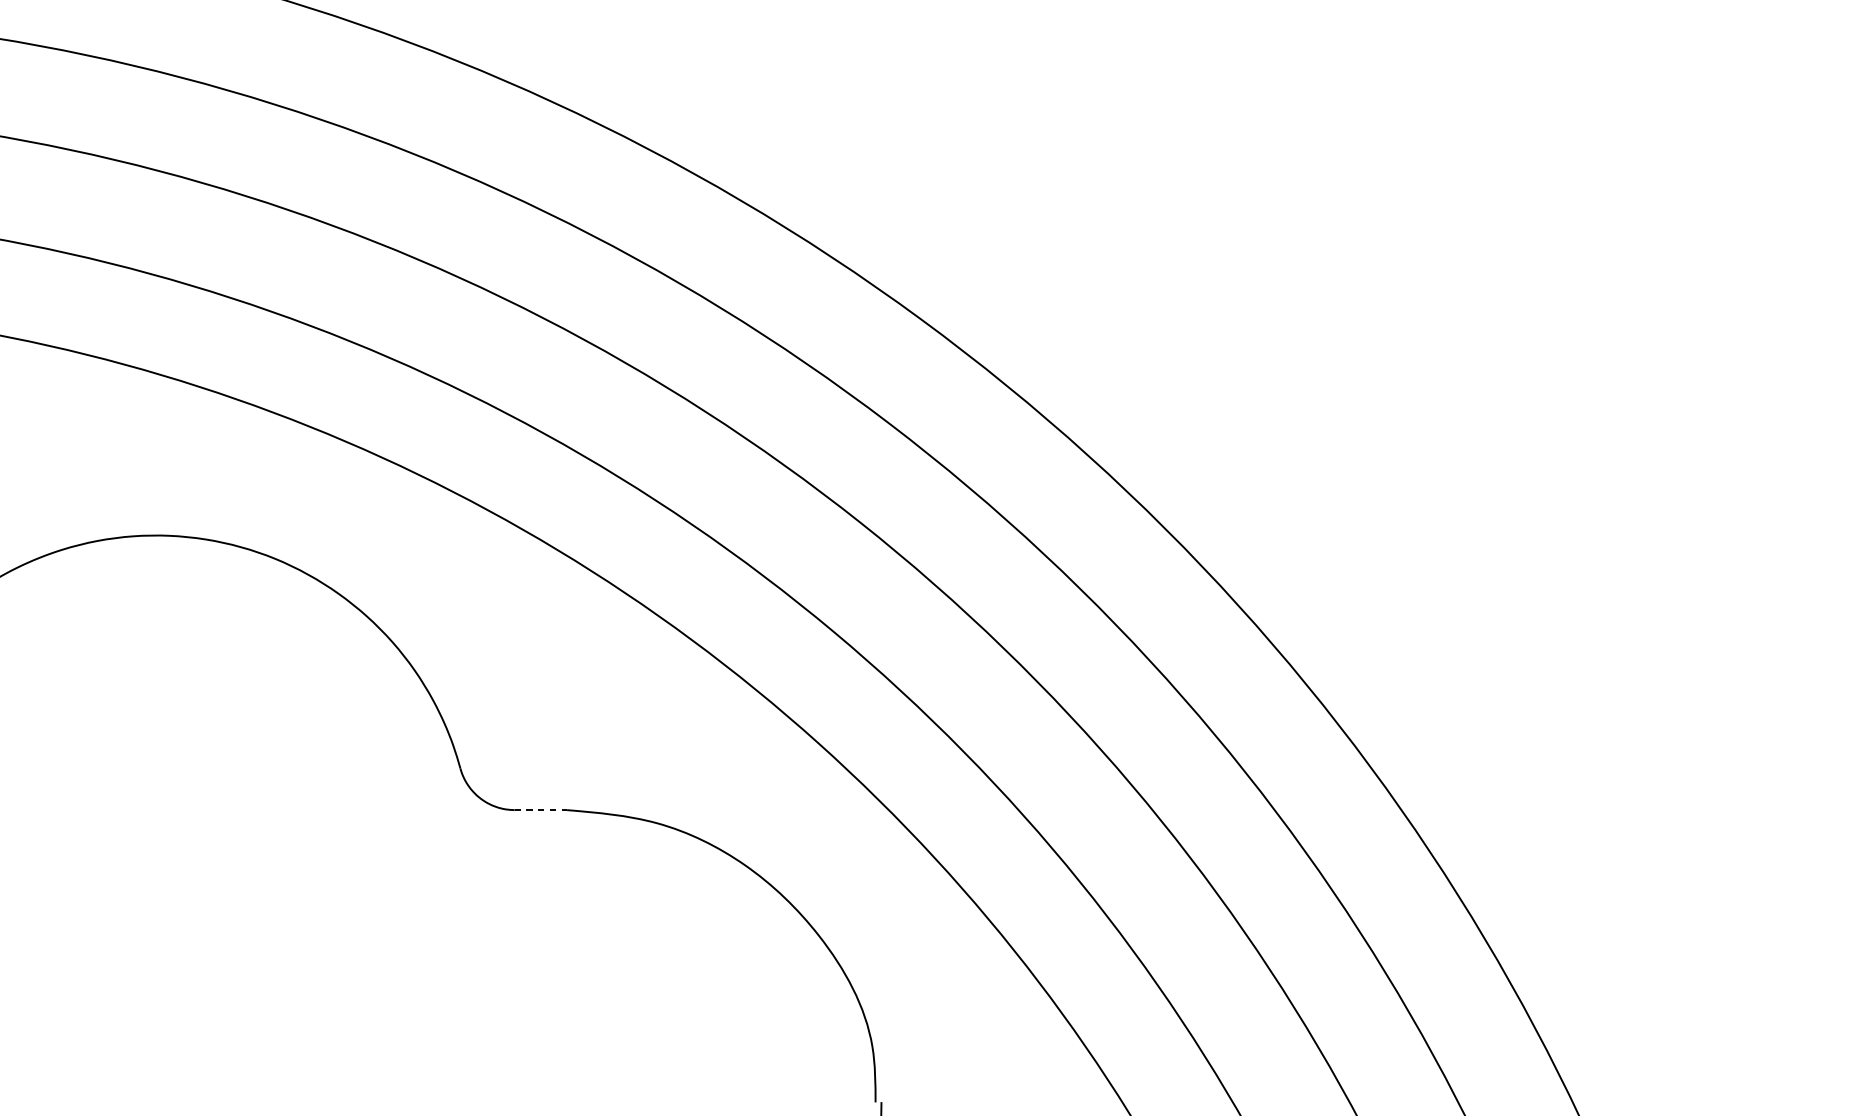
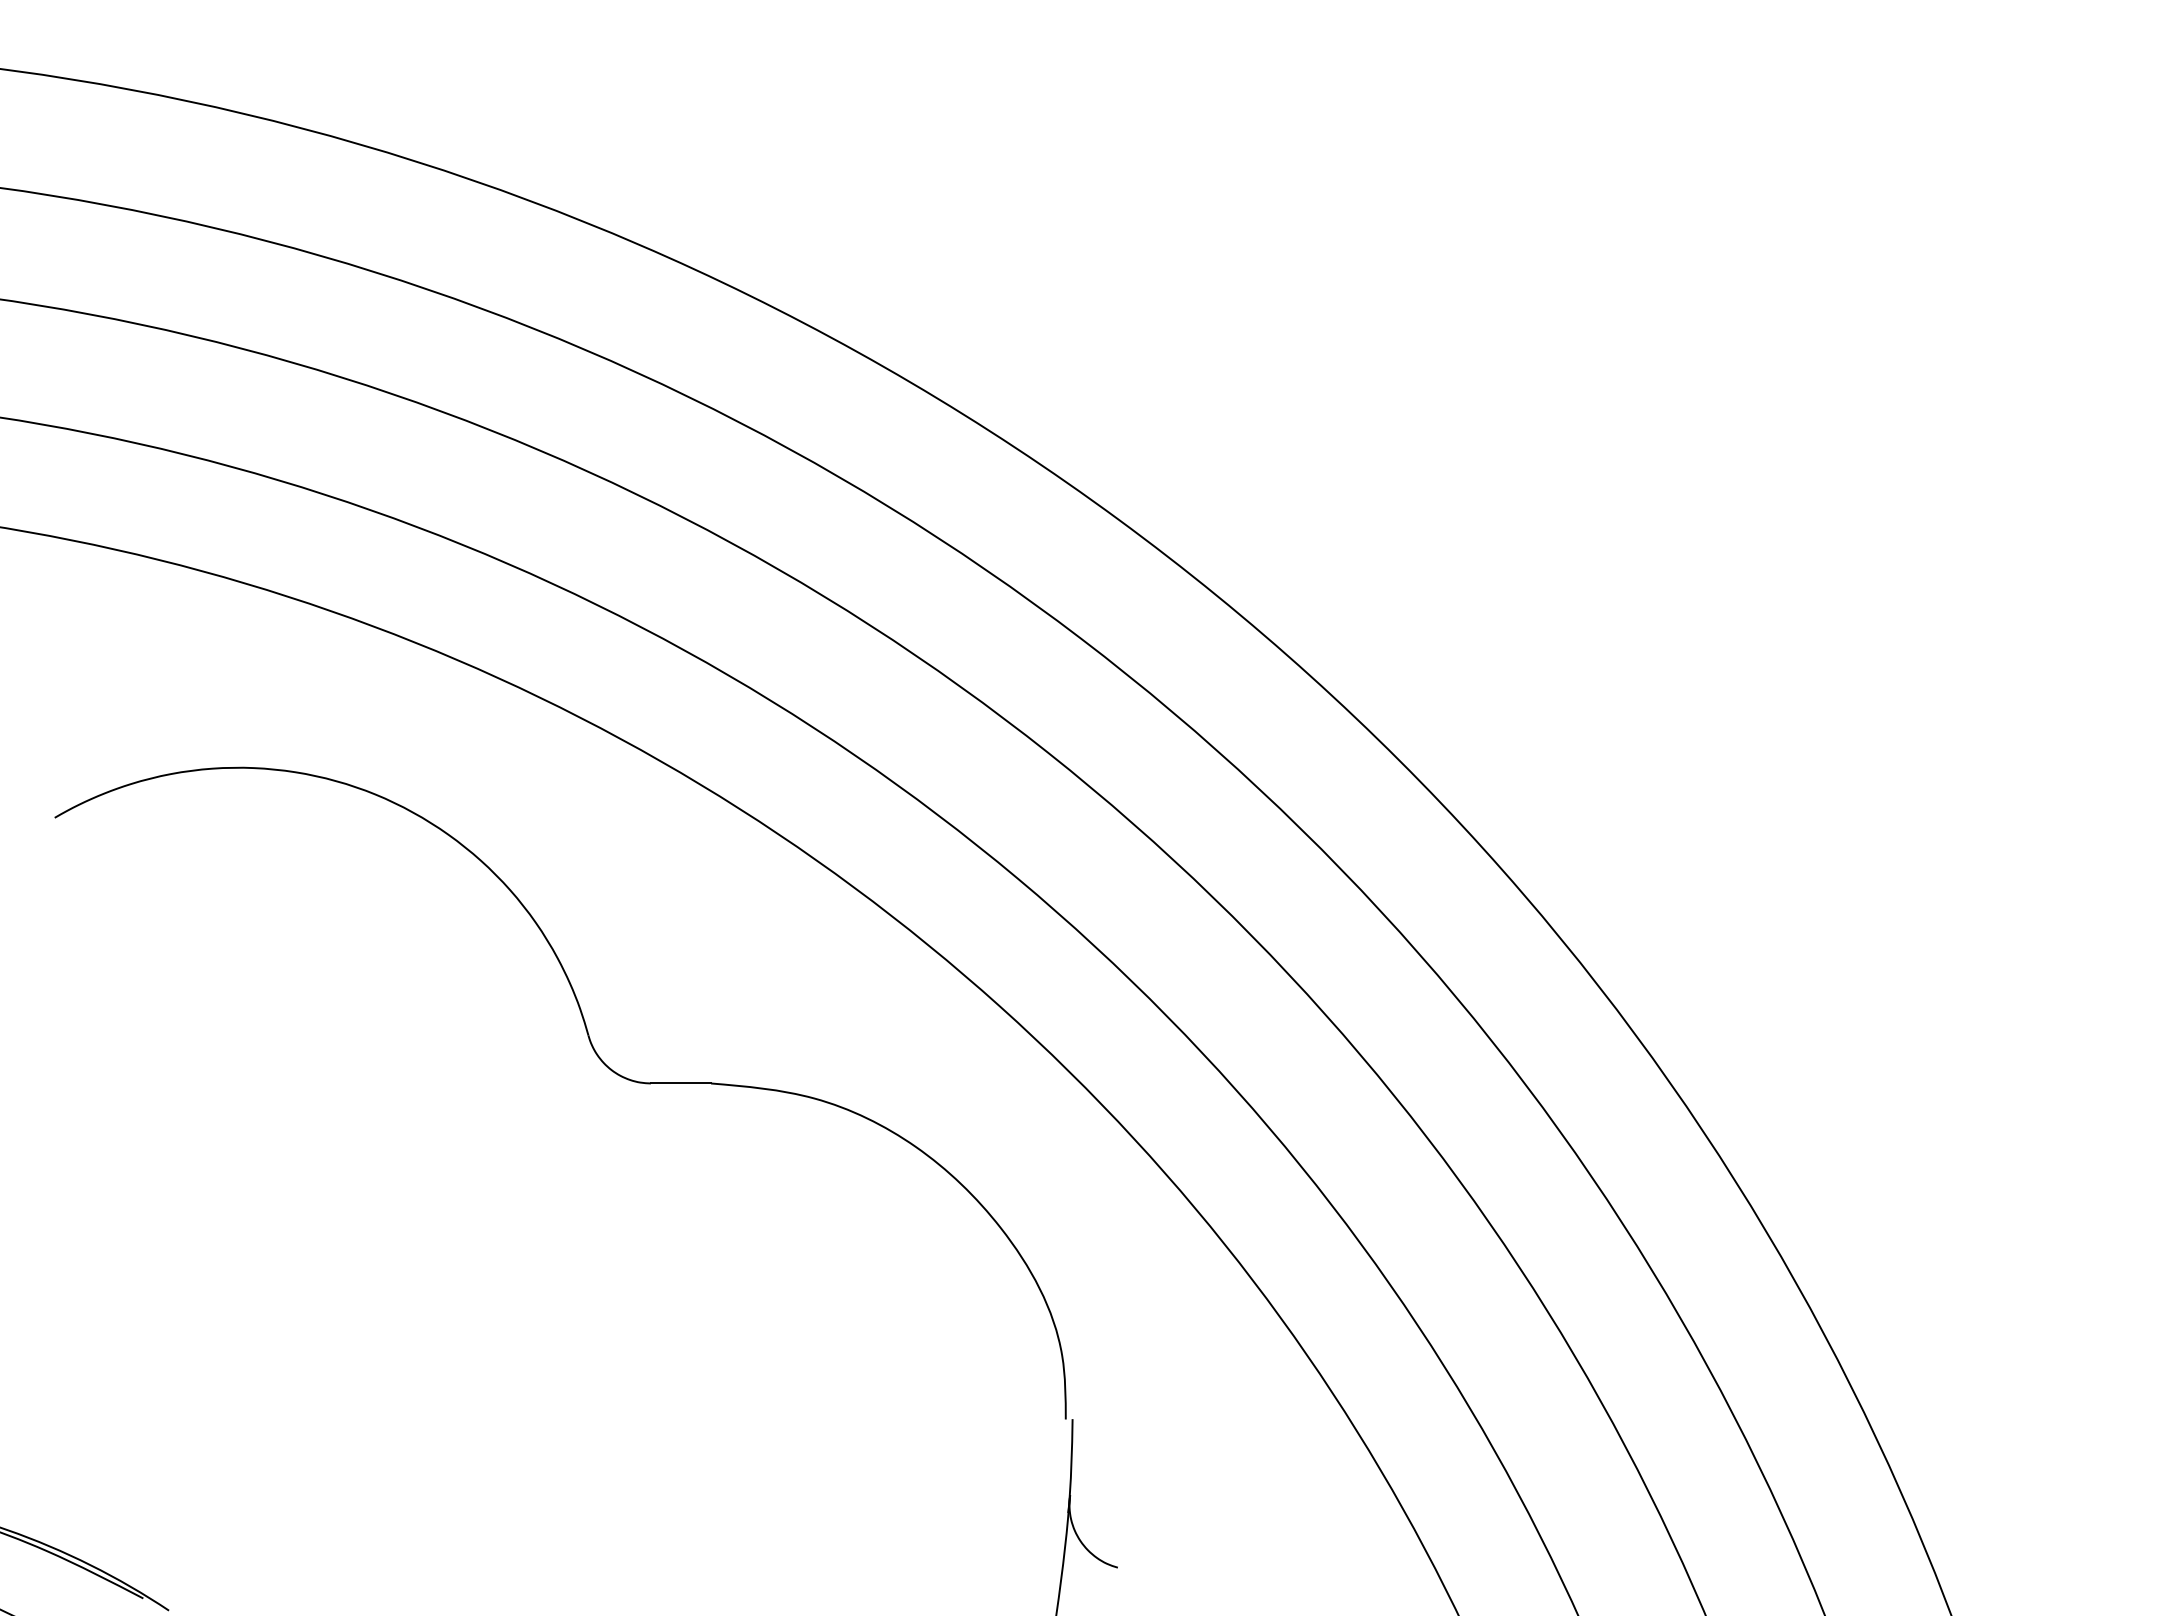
line: (541, 810) -> (681, 1083), dashed -> solid

